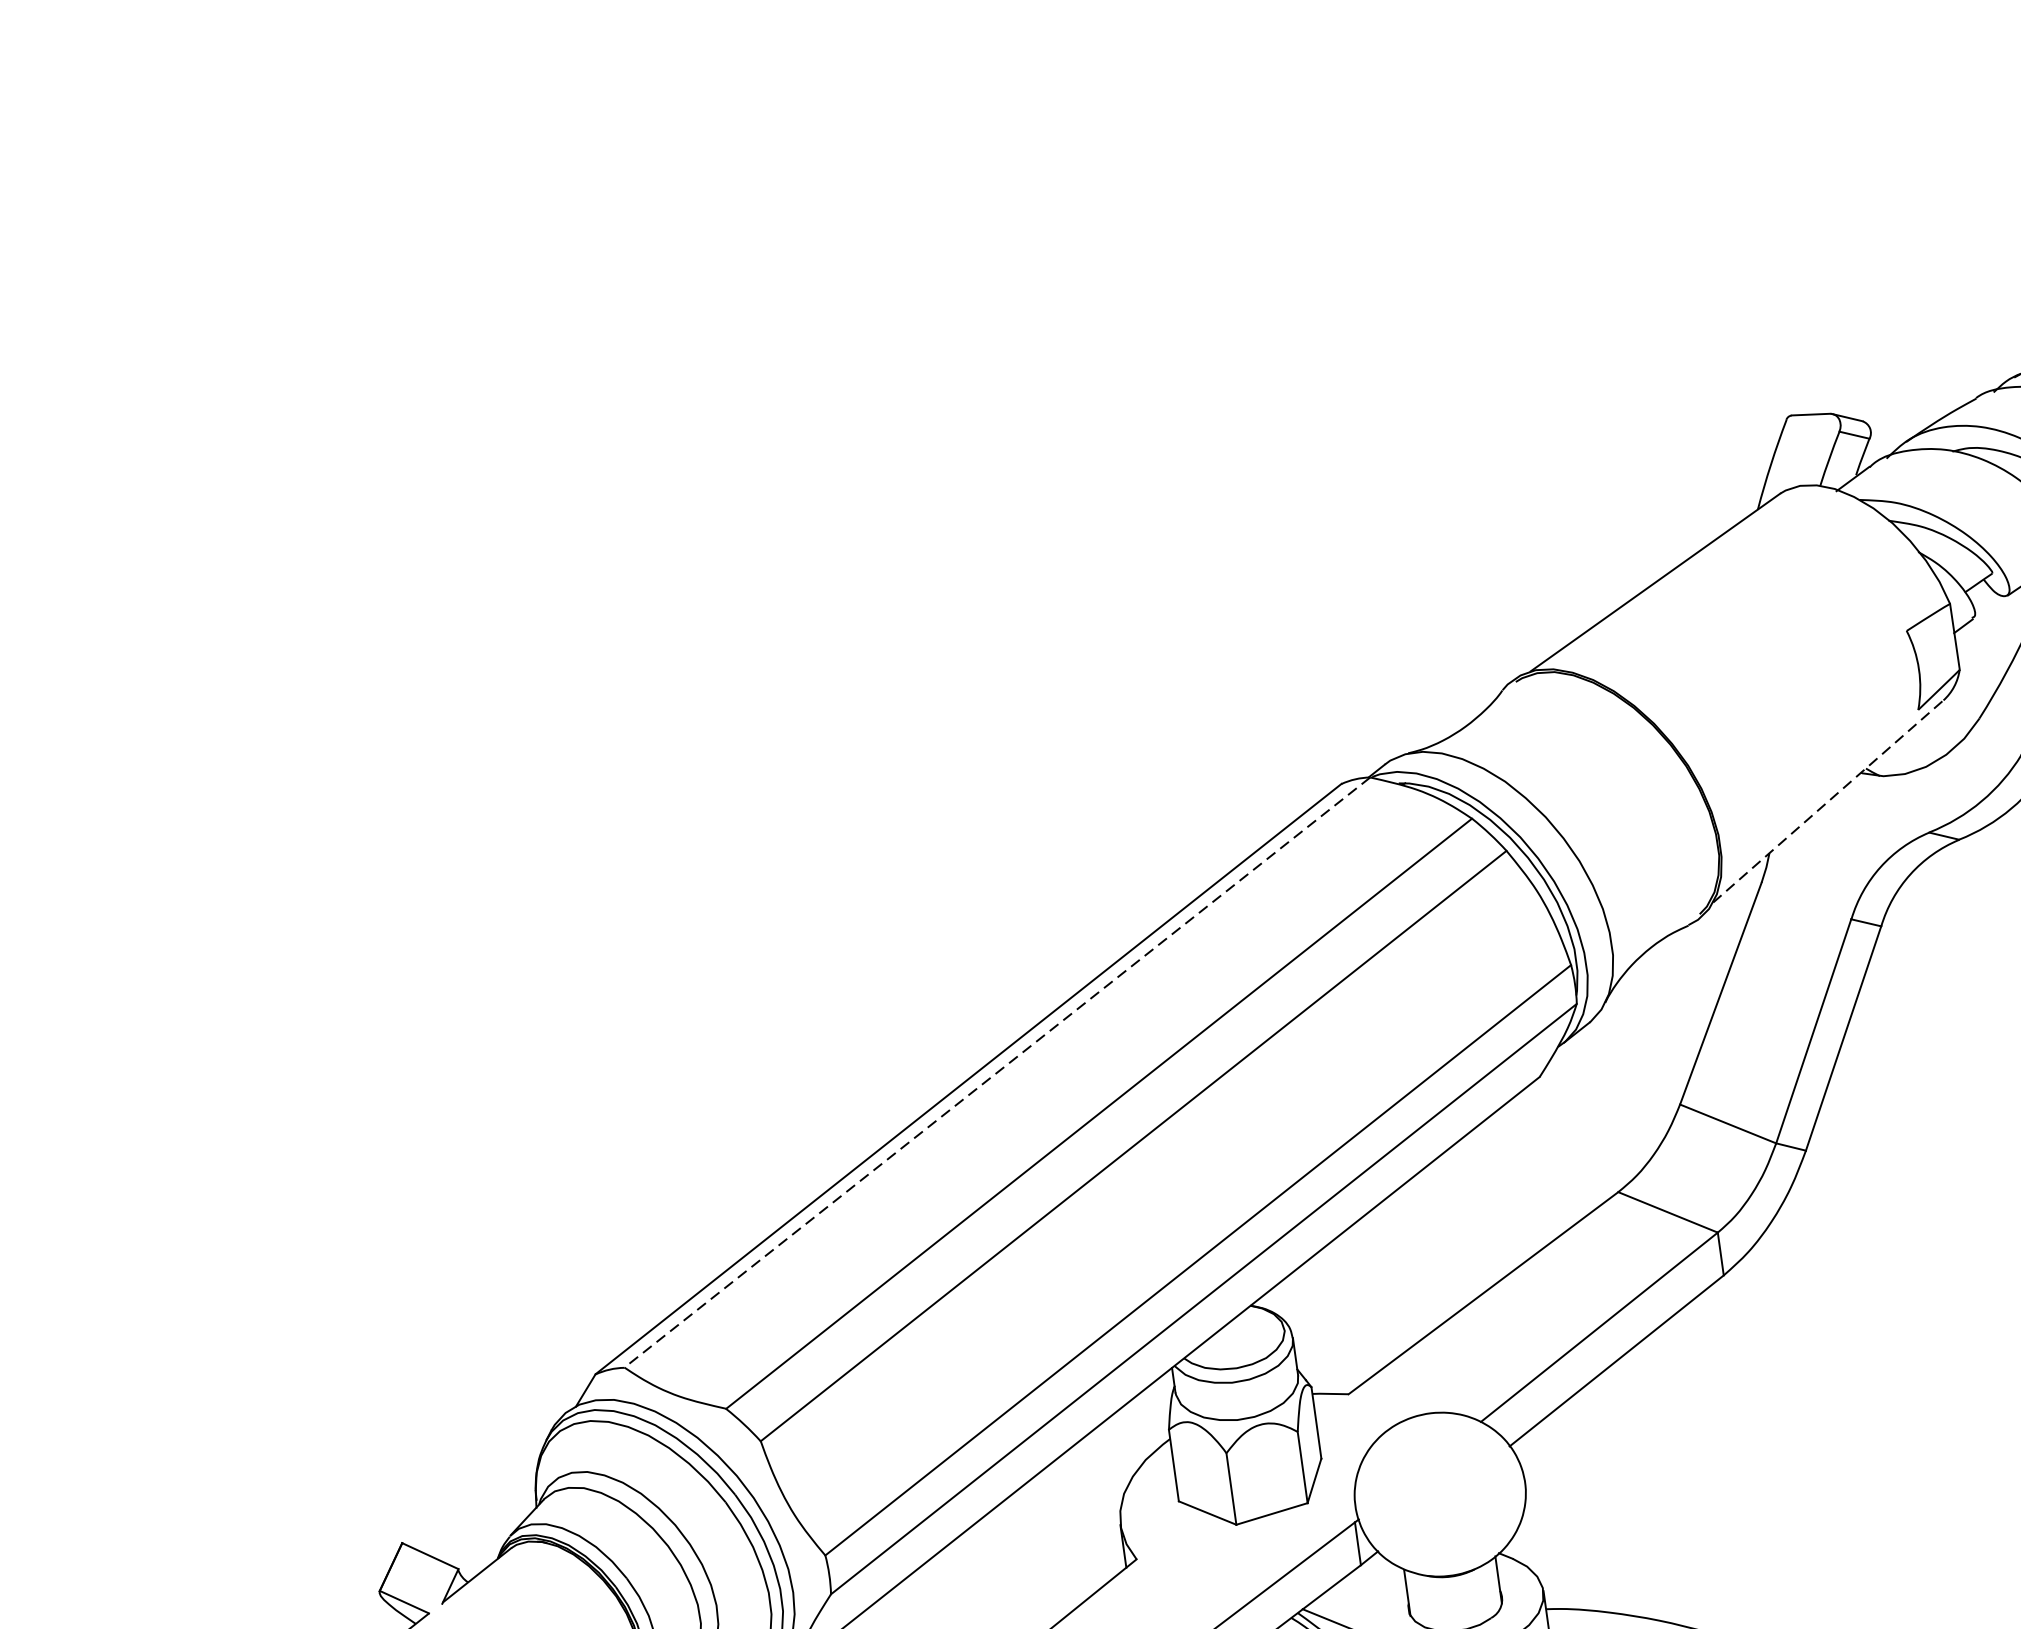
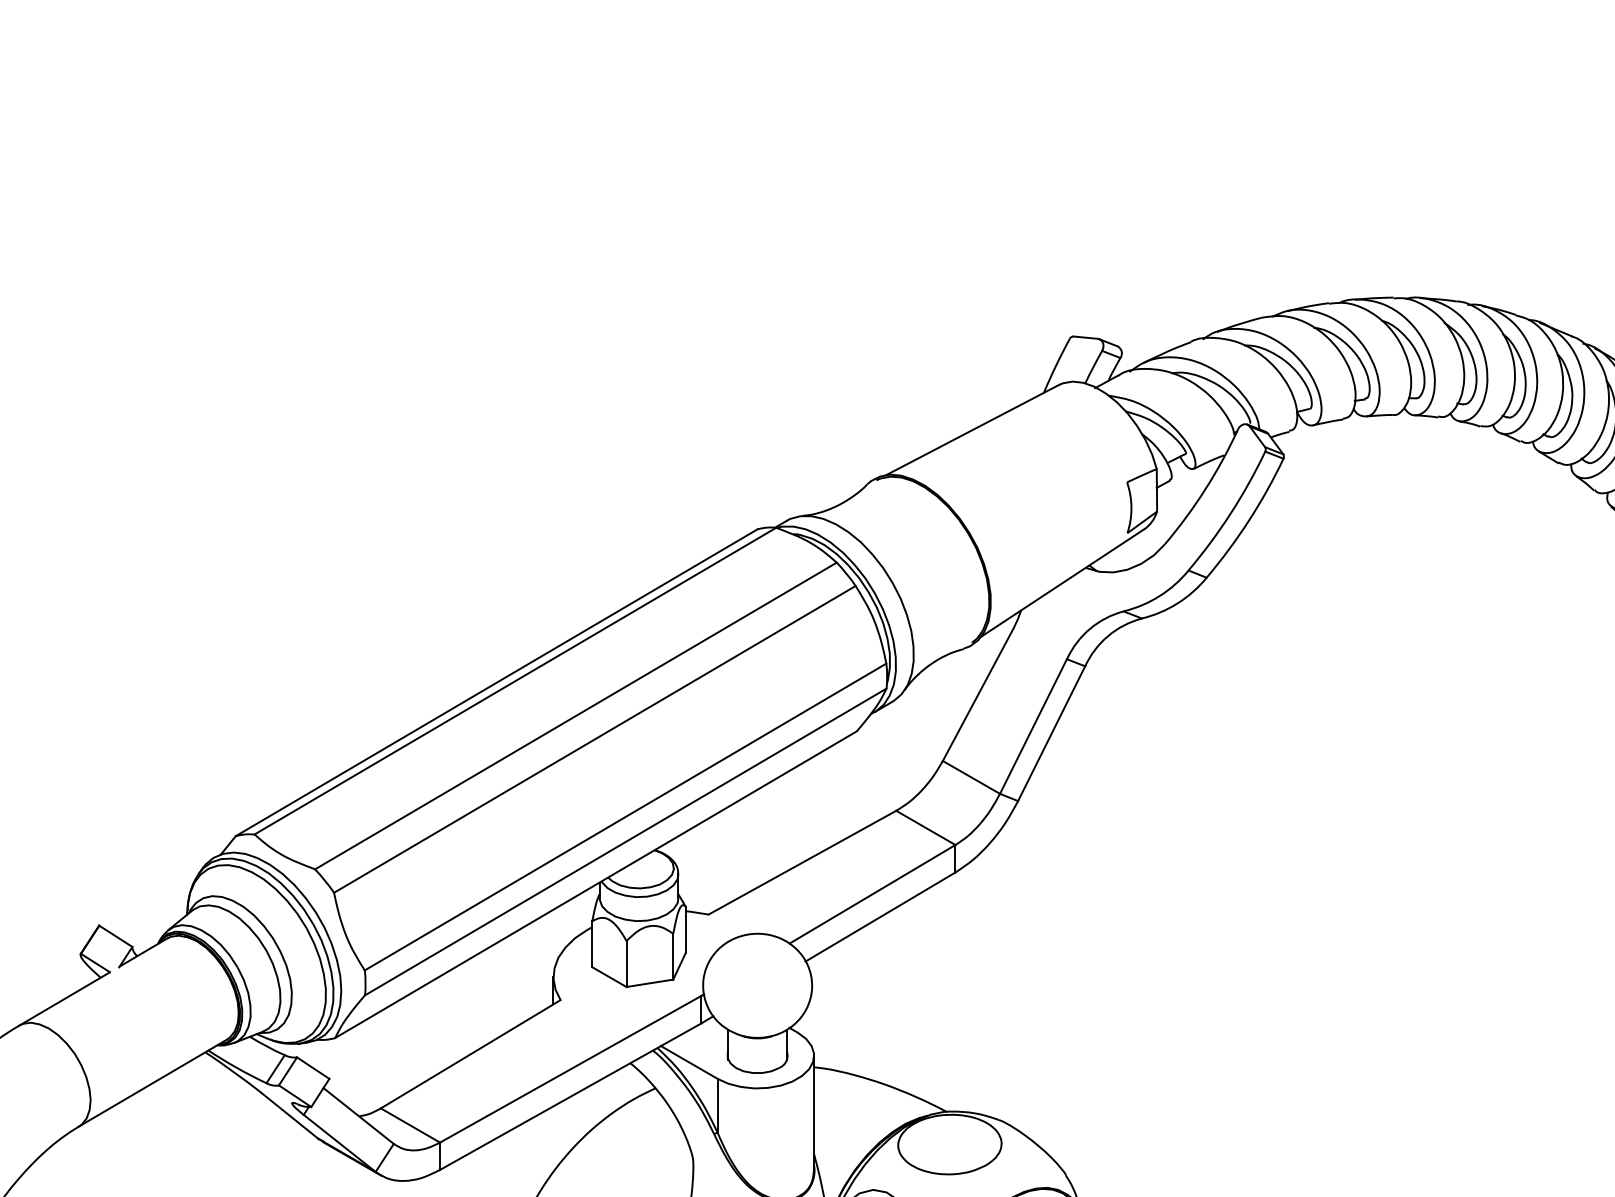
line: (1829, 800) -> (1063, 582), dashed -> solid
line: (997, 1073) -> (515, 681), dashed -> solid

